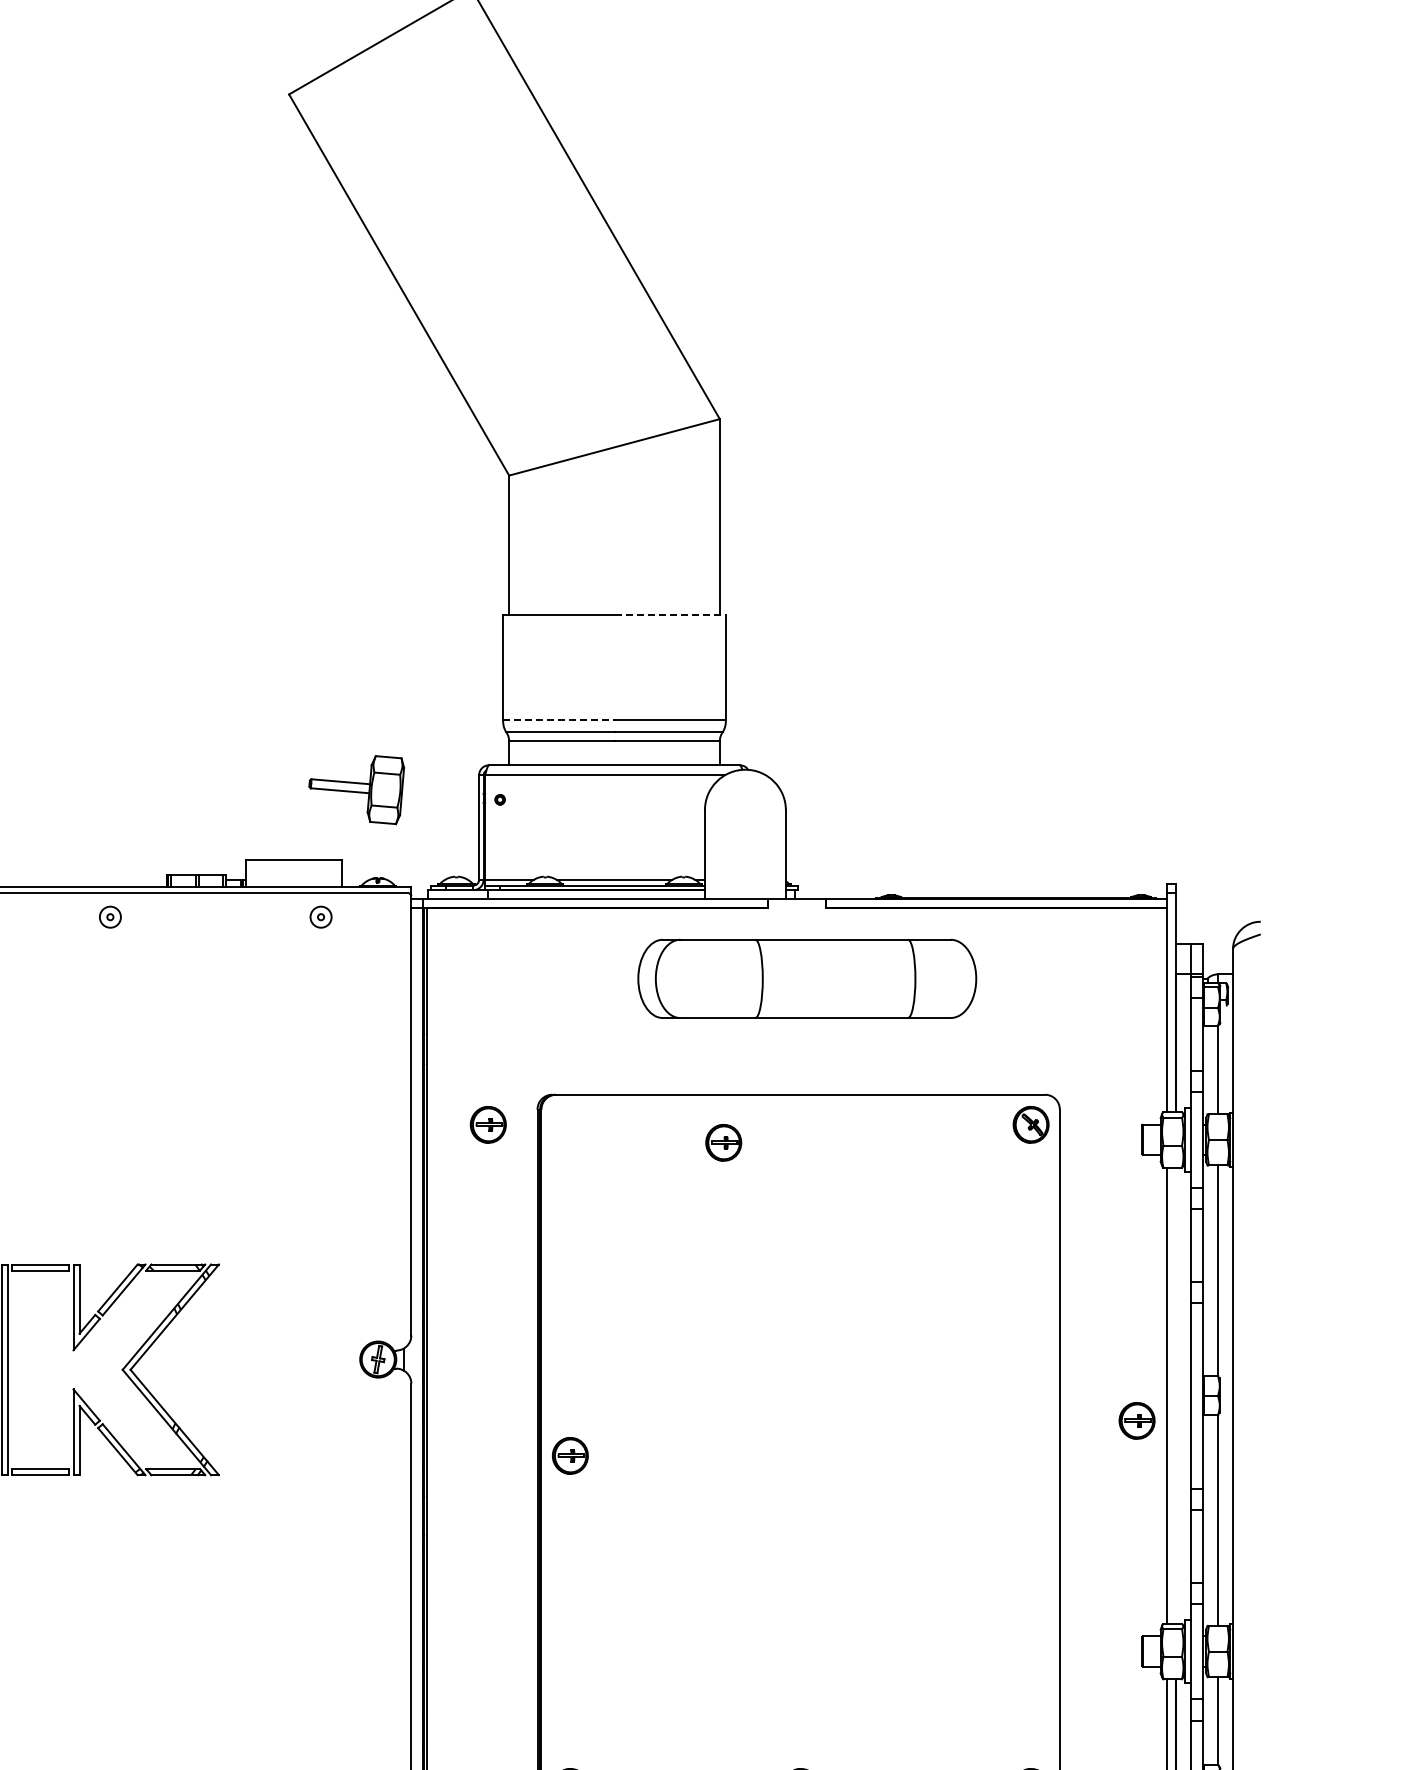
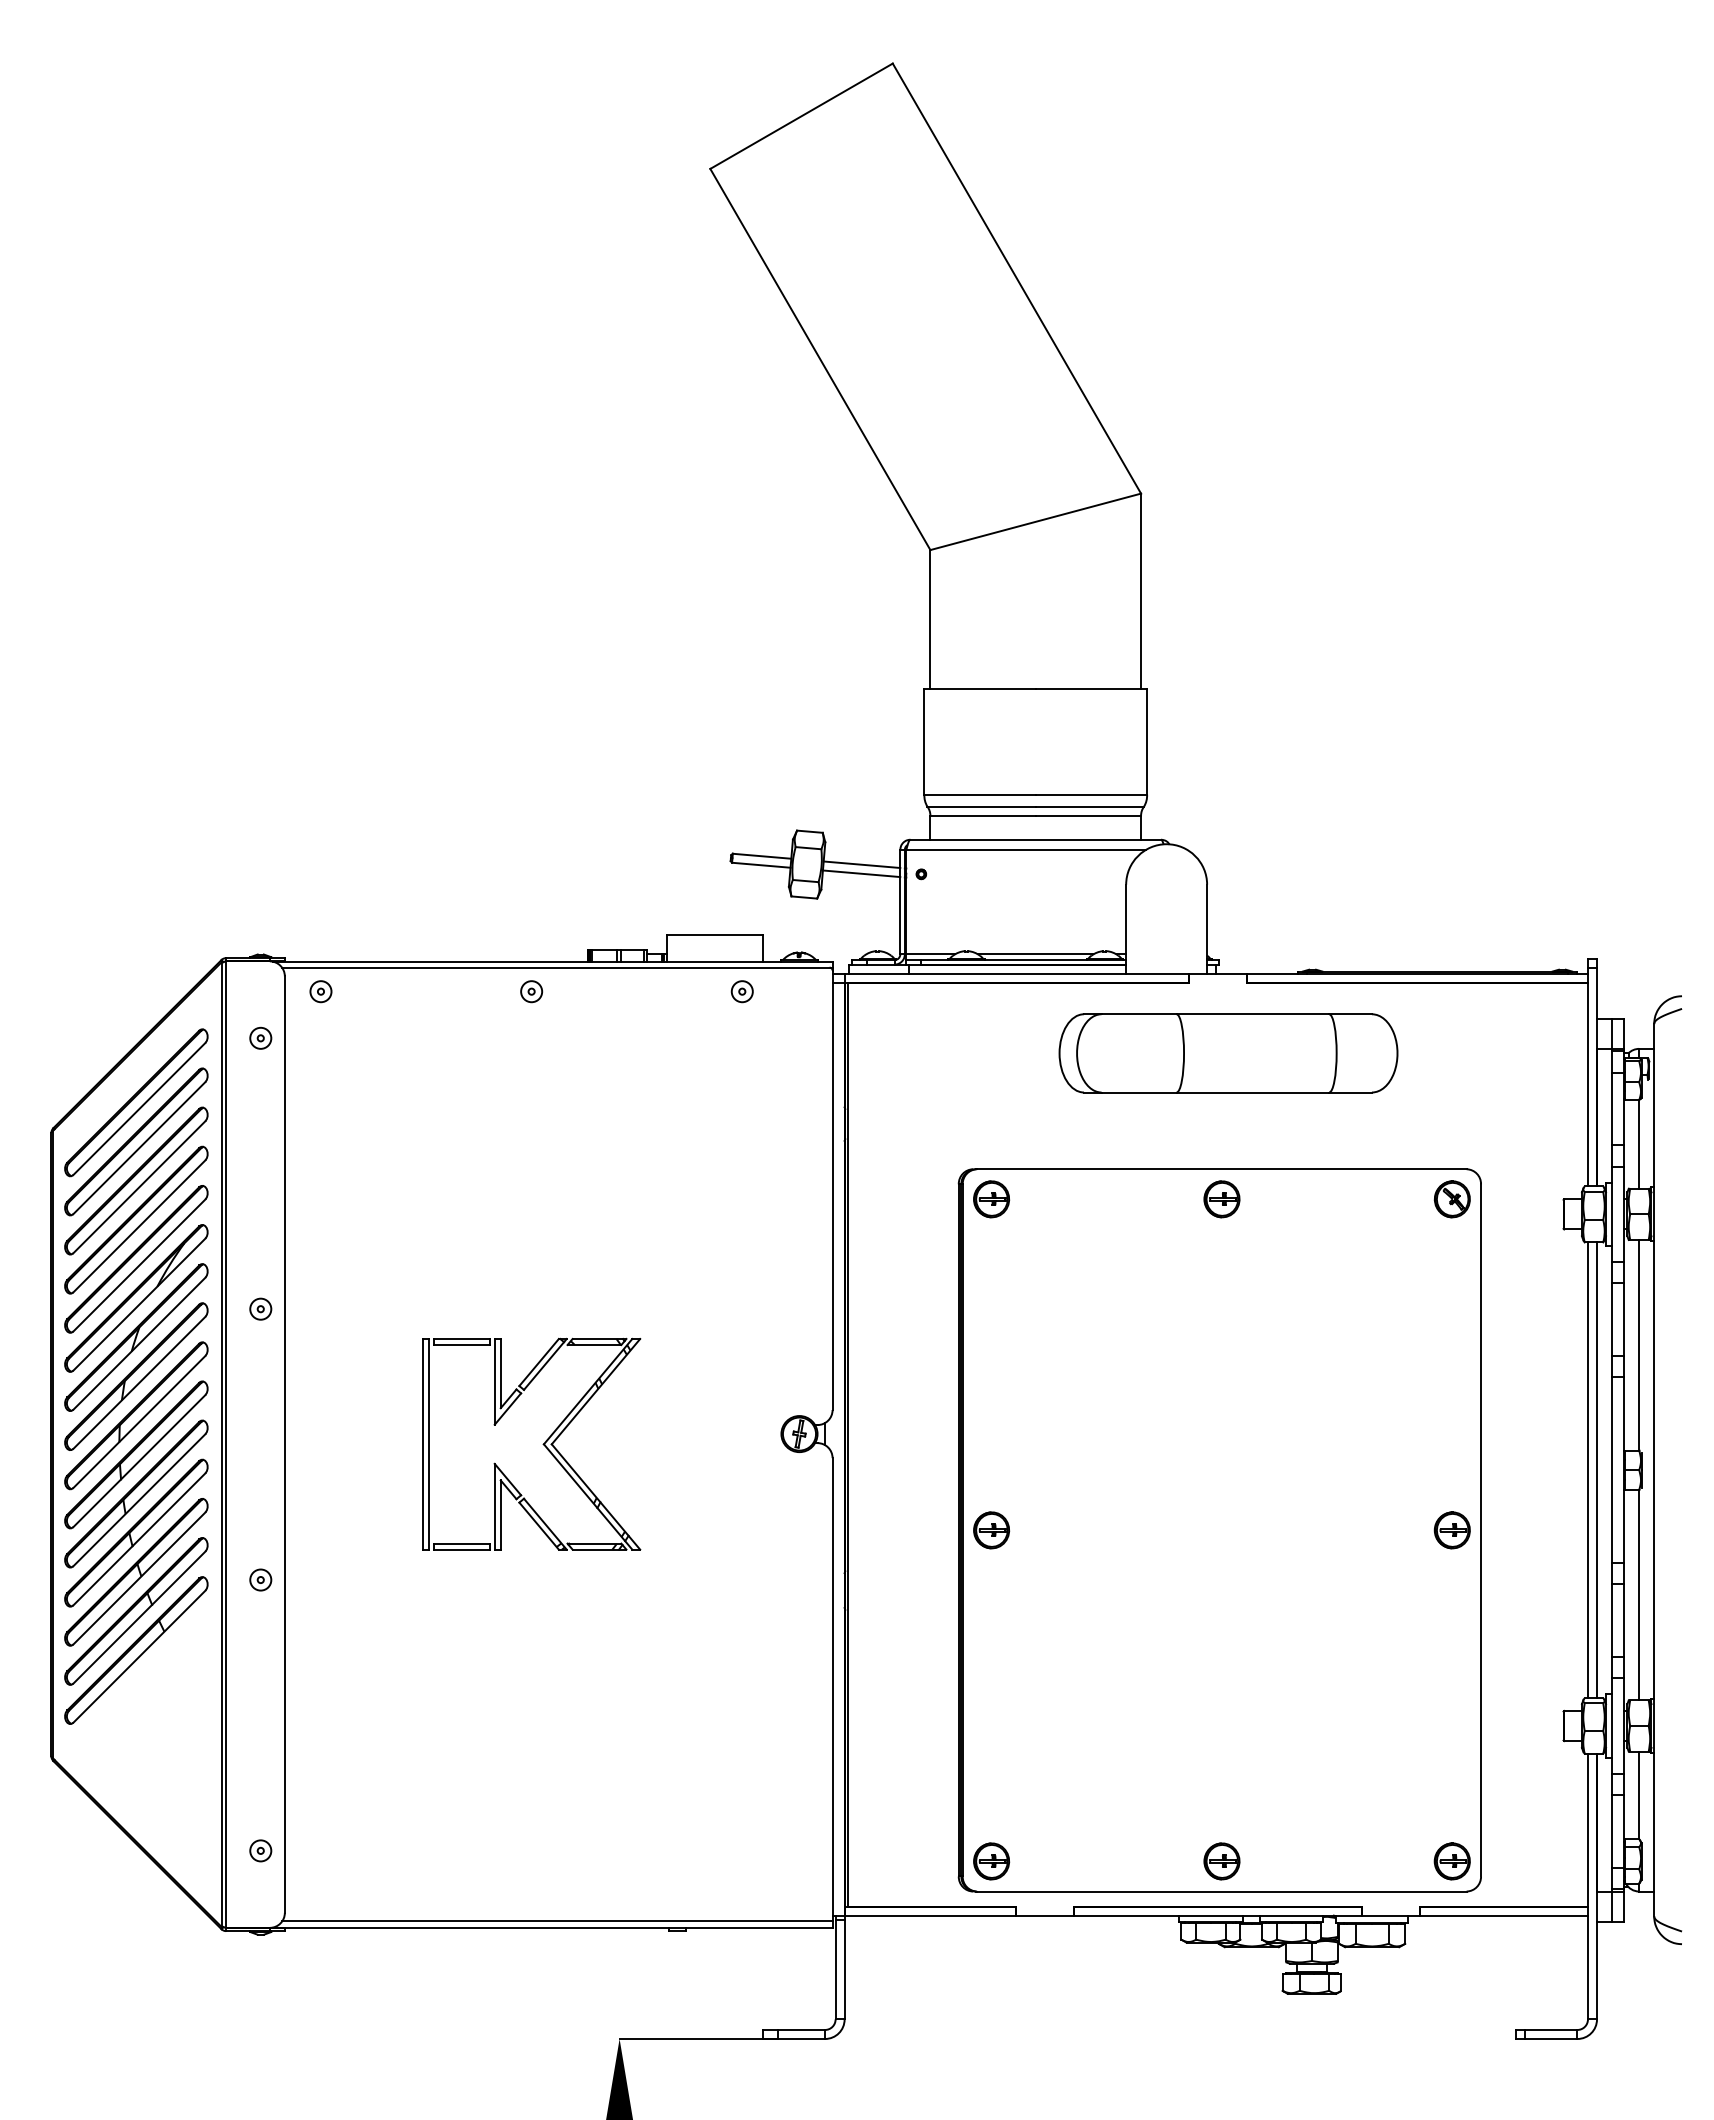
line: (670, 615) -> (1091, 689), dashed -> solid
line: (559, 720) -> (980, 794), dashed -> solid
line: (440, 790) -> (861, 864), added
line: (440, 799) -> (861, 873), added
part: (488, 1125) -> (991, 1199), moved
part: (723, 1143) -> (1221, 1199), moved
line: (1176, 1396) -> (1597, 1470), added
part: (1136, 1421) -> (1451, 1530), moved

